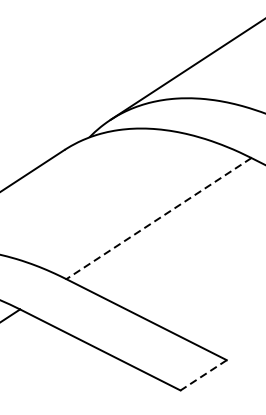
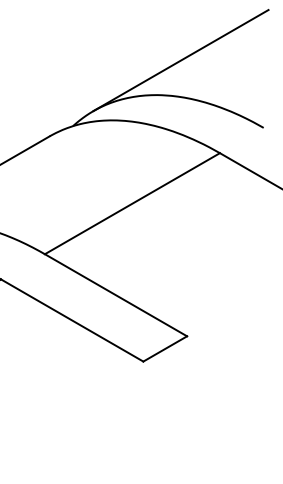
line: (159, 218) -> (132, 203), dashed -> solid
line: (202, 375) -> (164, 349), dashed -> solid

